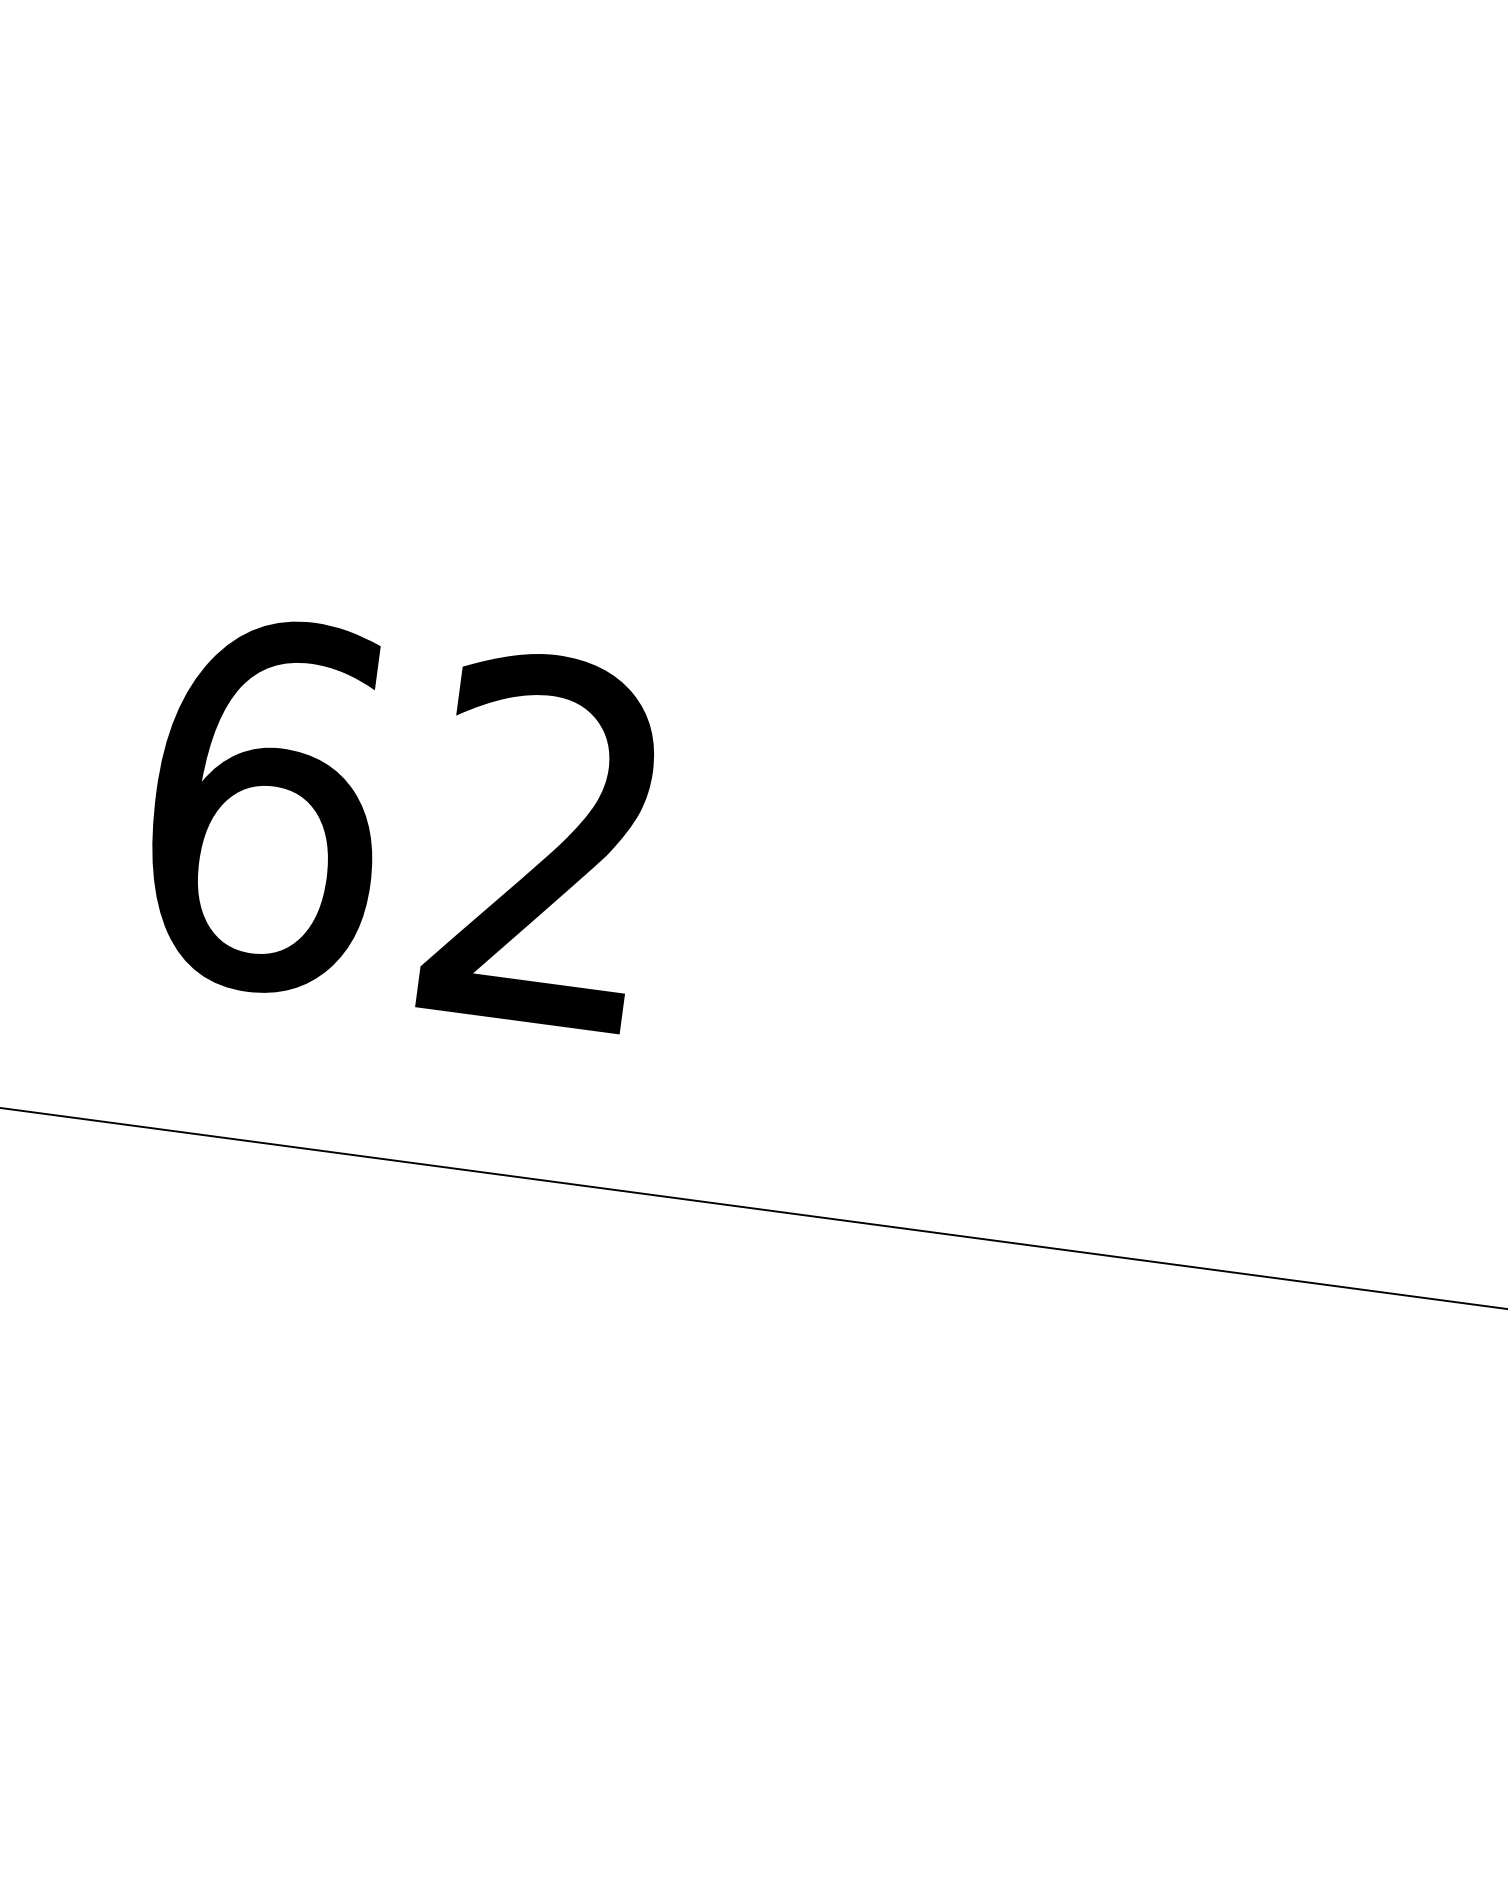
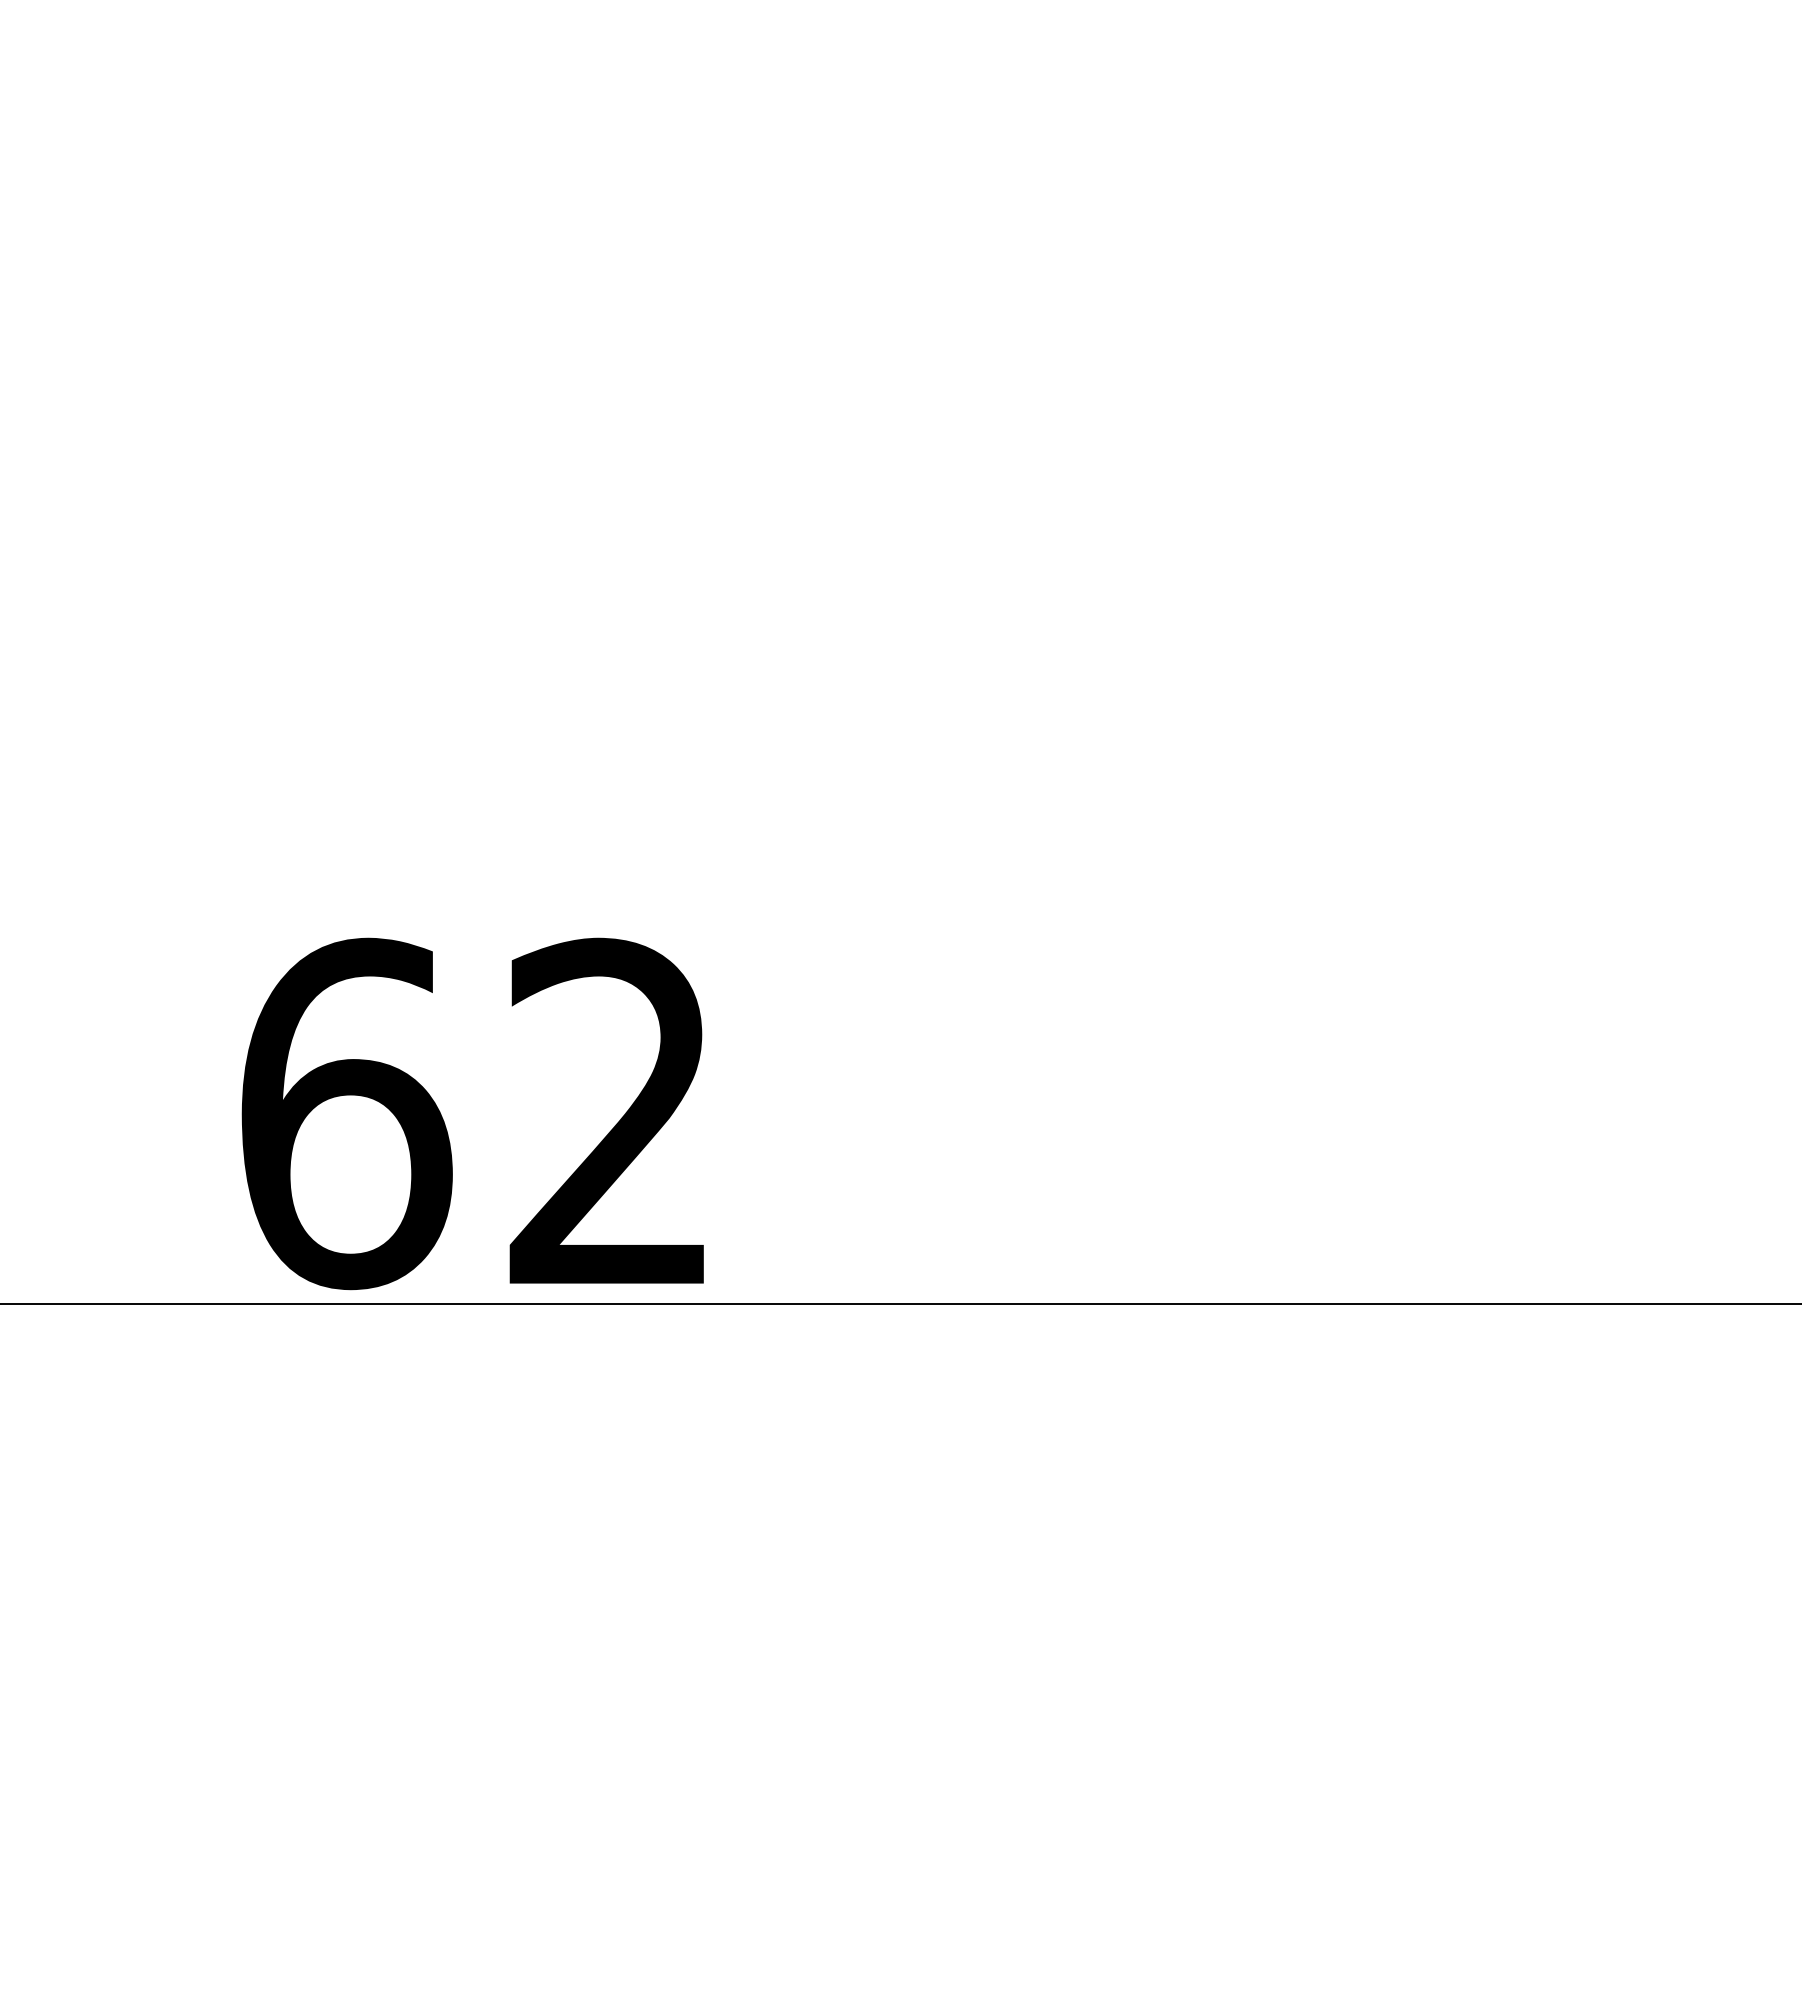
text: (399, 822) -> (472, 1113), moved

